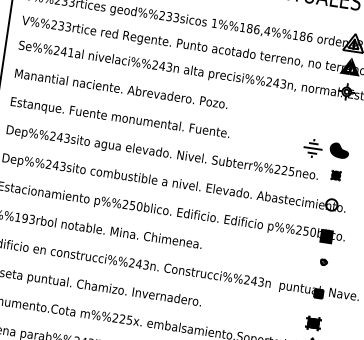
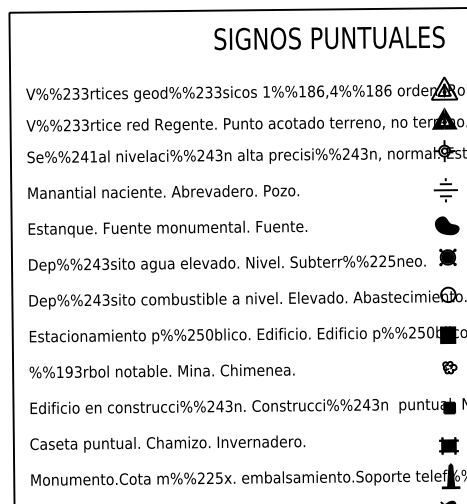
part: (312, 148) -> (445, 190), moved
part: (335, 175) -> (447, 257), size x1.43
part: (323, 262) -> (449, 367), size x1.67

